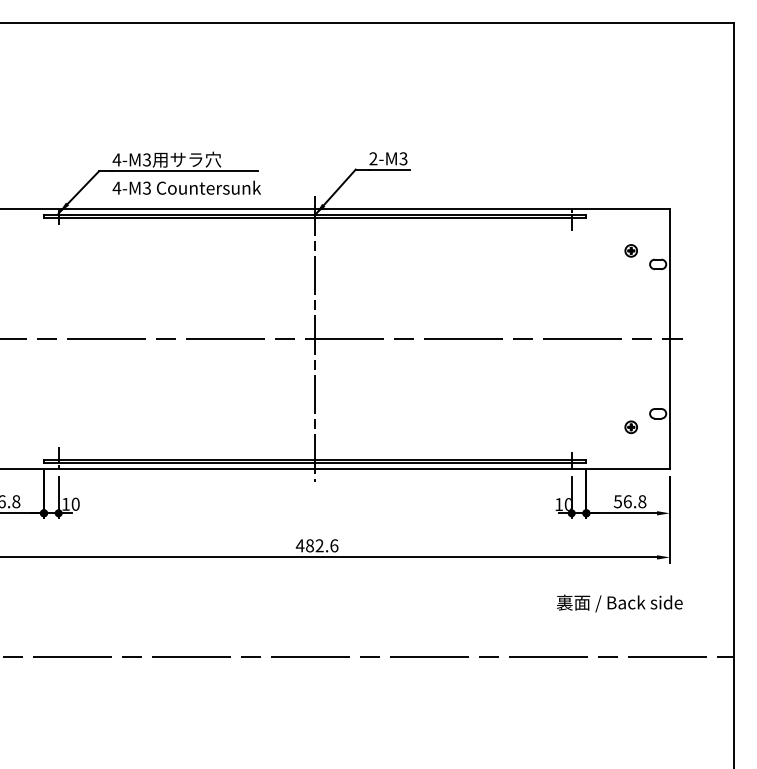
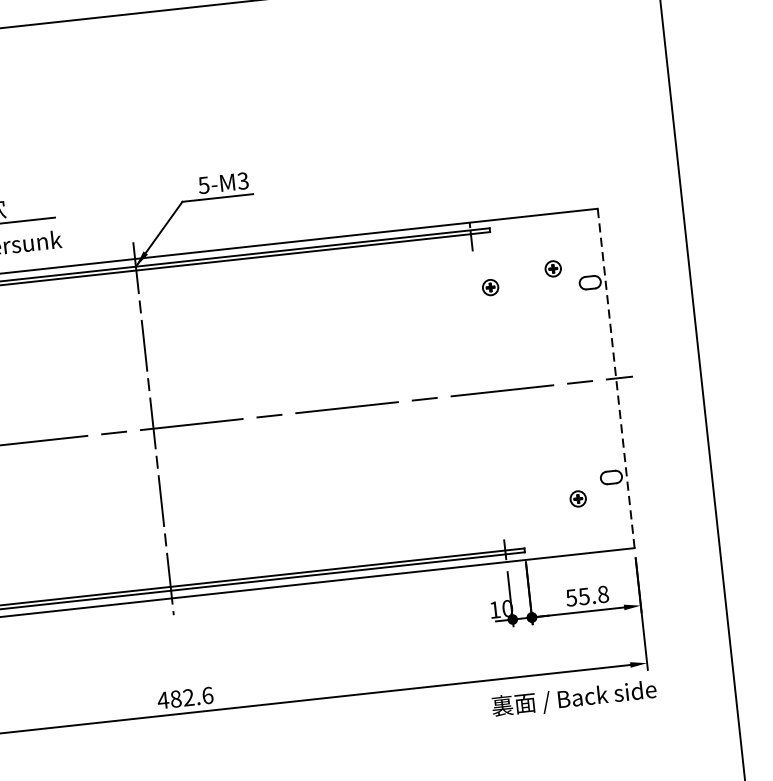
text: (373, 158) -> (203, 184), 2-M3 -> 5-M3
part: (581, 259) -> (489, 287), added
line: (669, 338) -> (615, 377), solid -> dashed
text: (627, 501) -> (583, 596), 56.8 -> 55.8
text: (619, 603) -> (573, 698), moved

